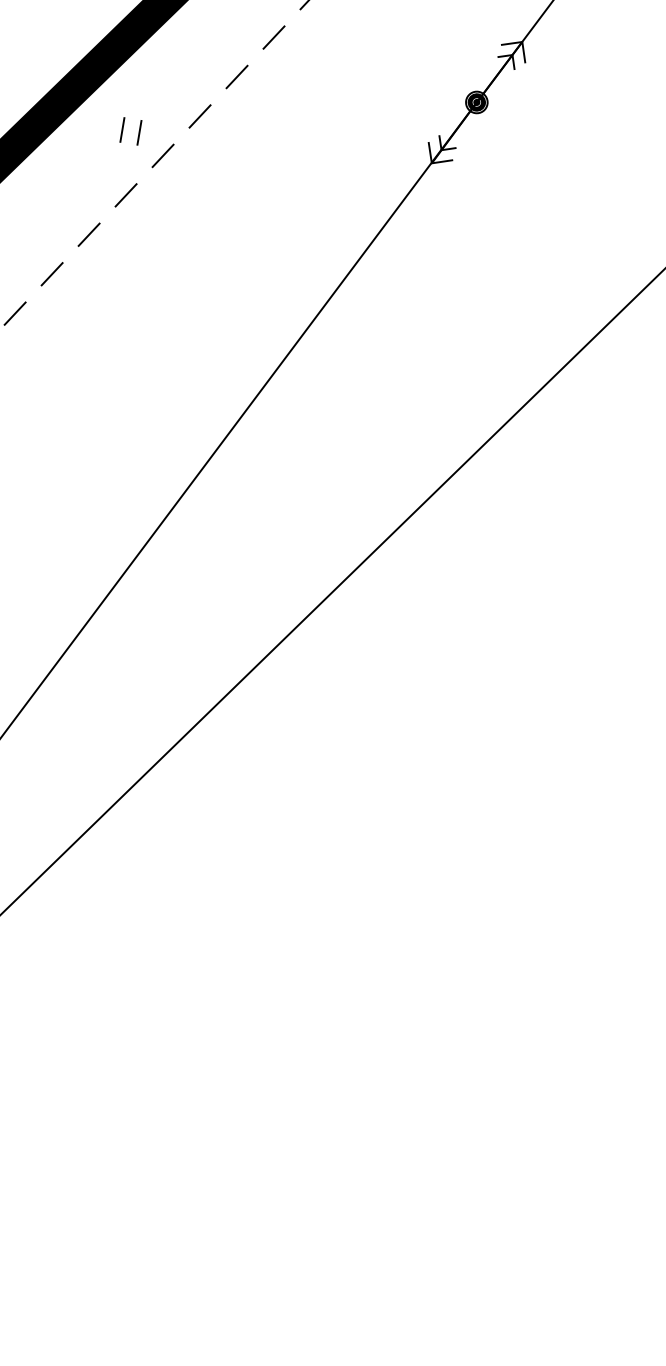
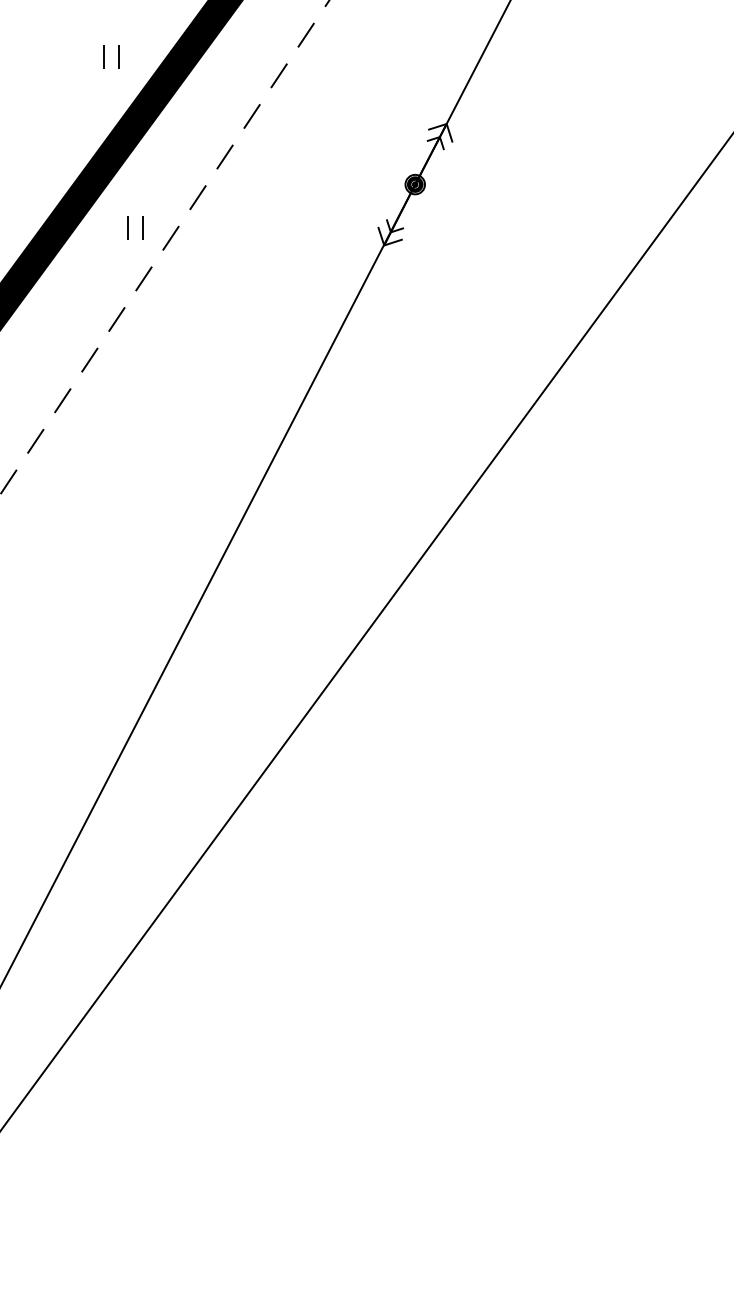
part: (123, 129) -> (128, 227), moved

